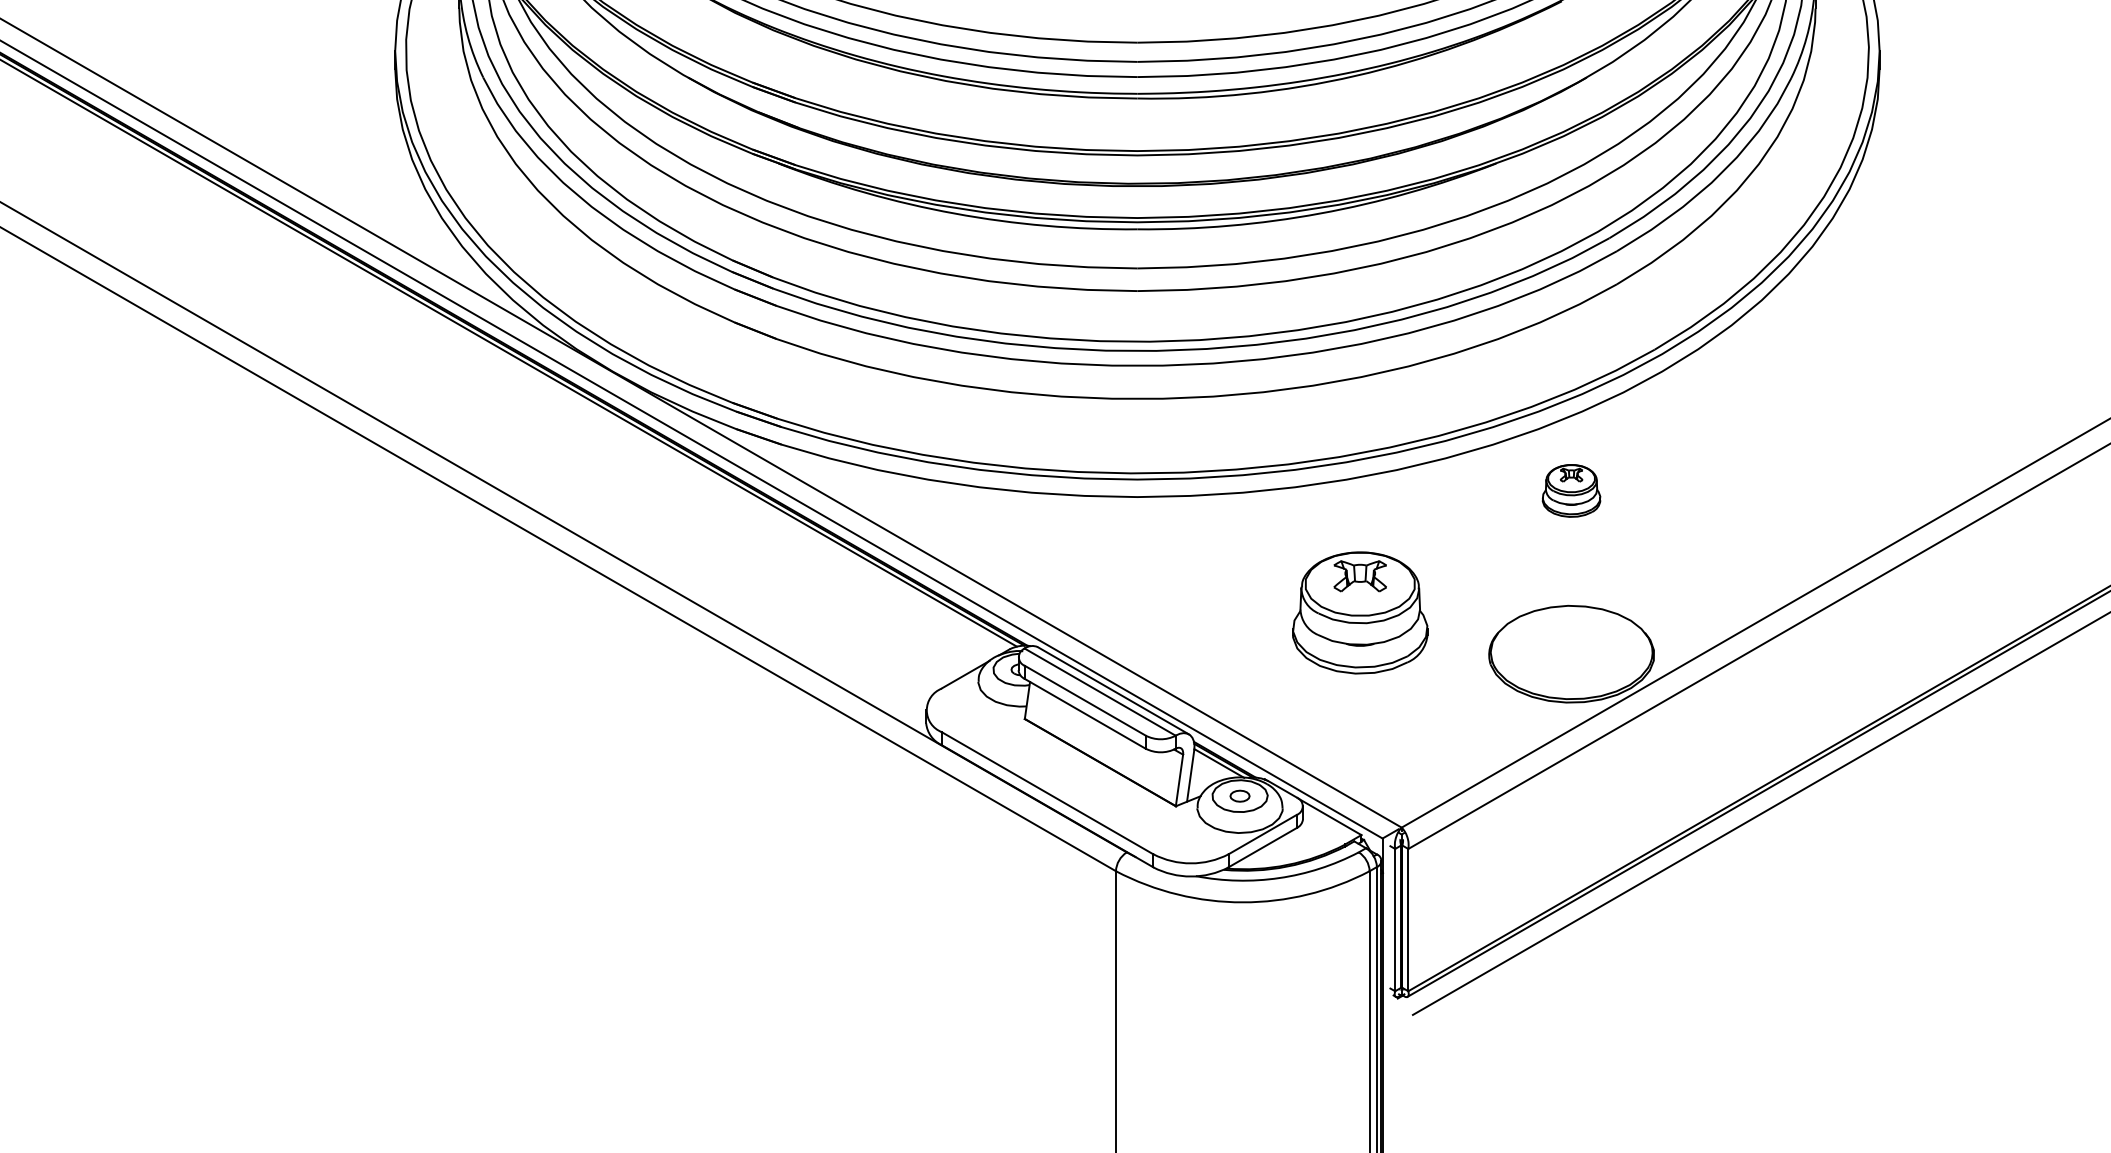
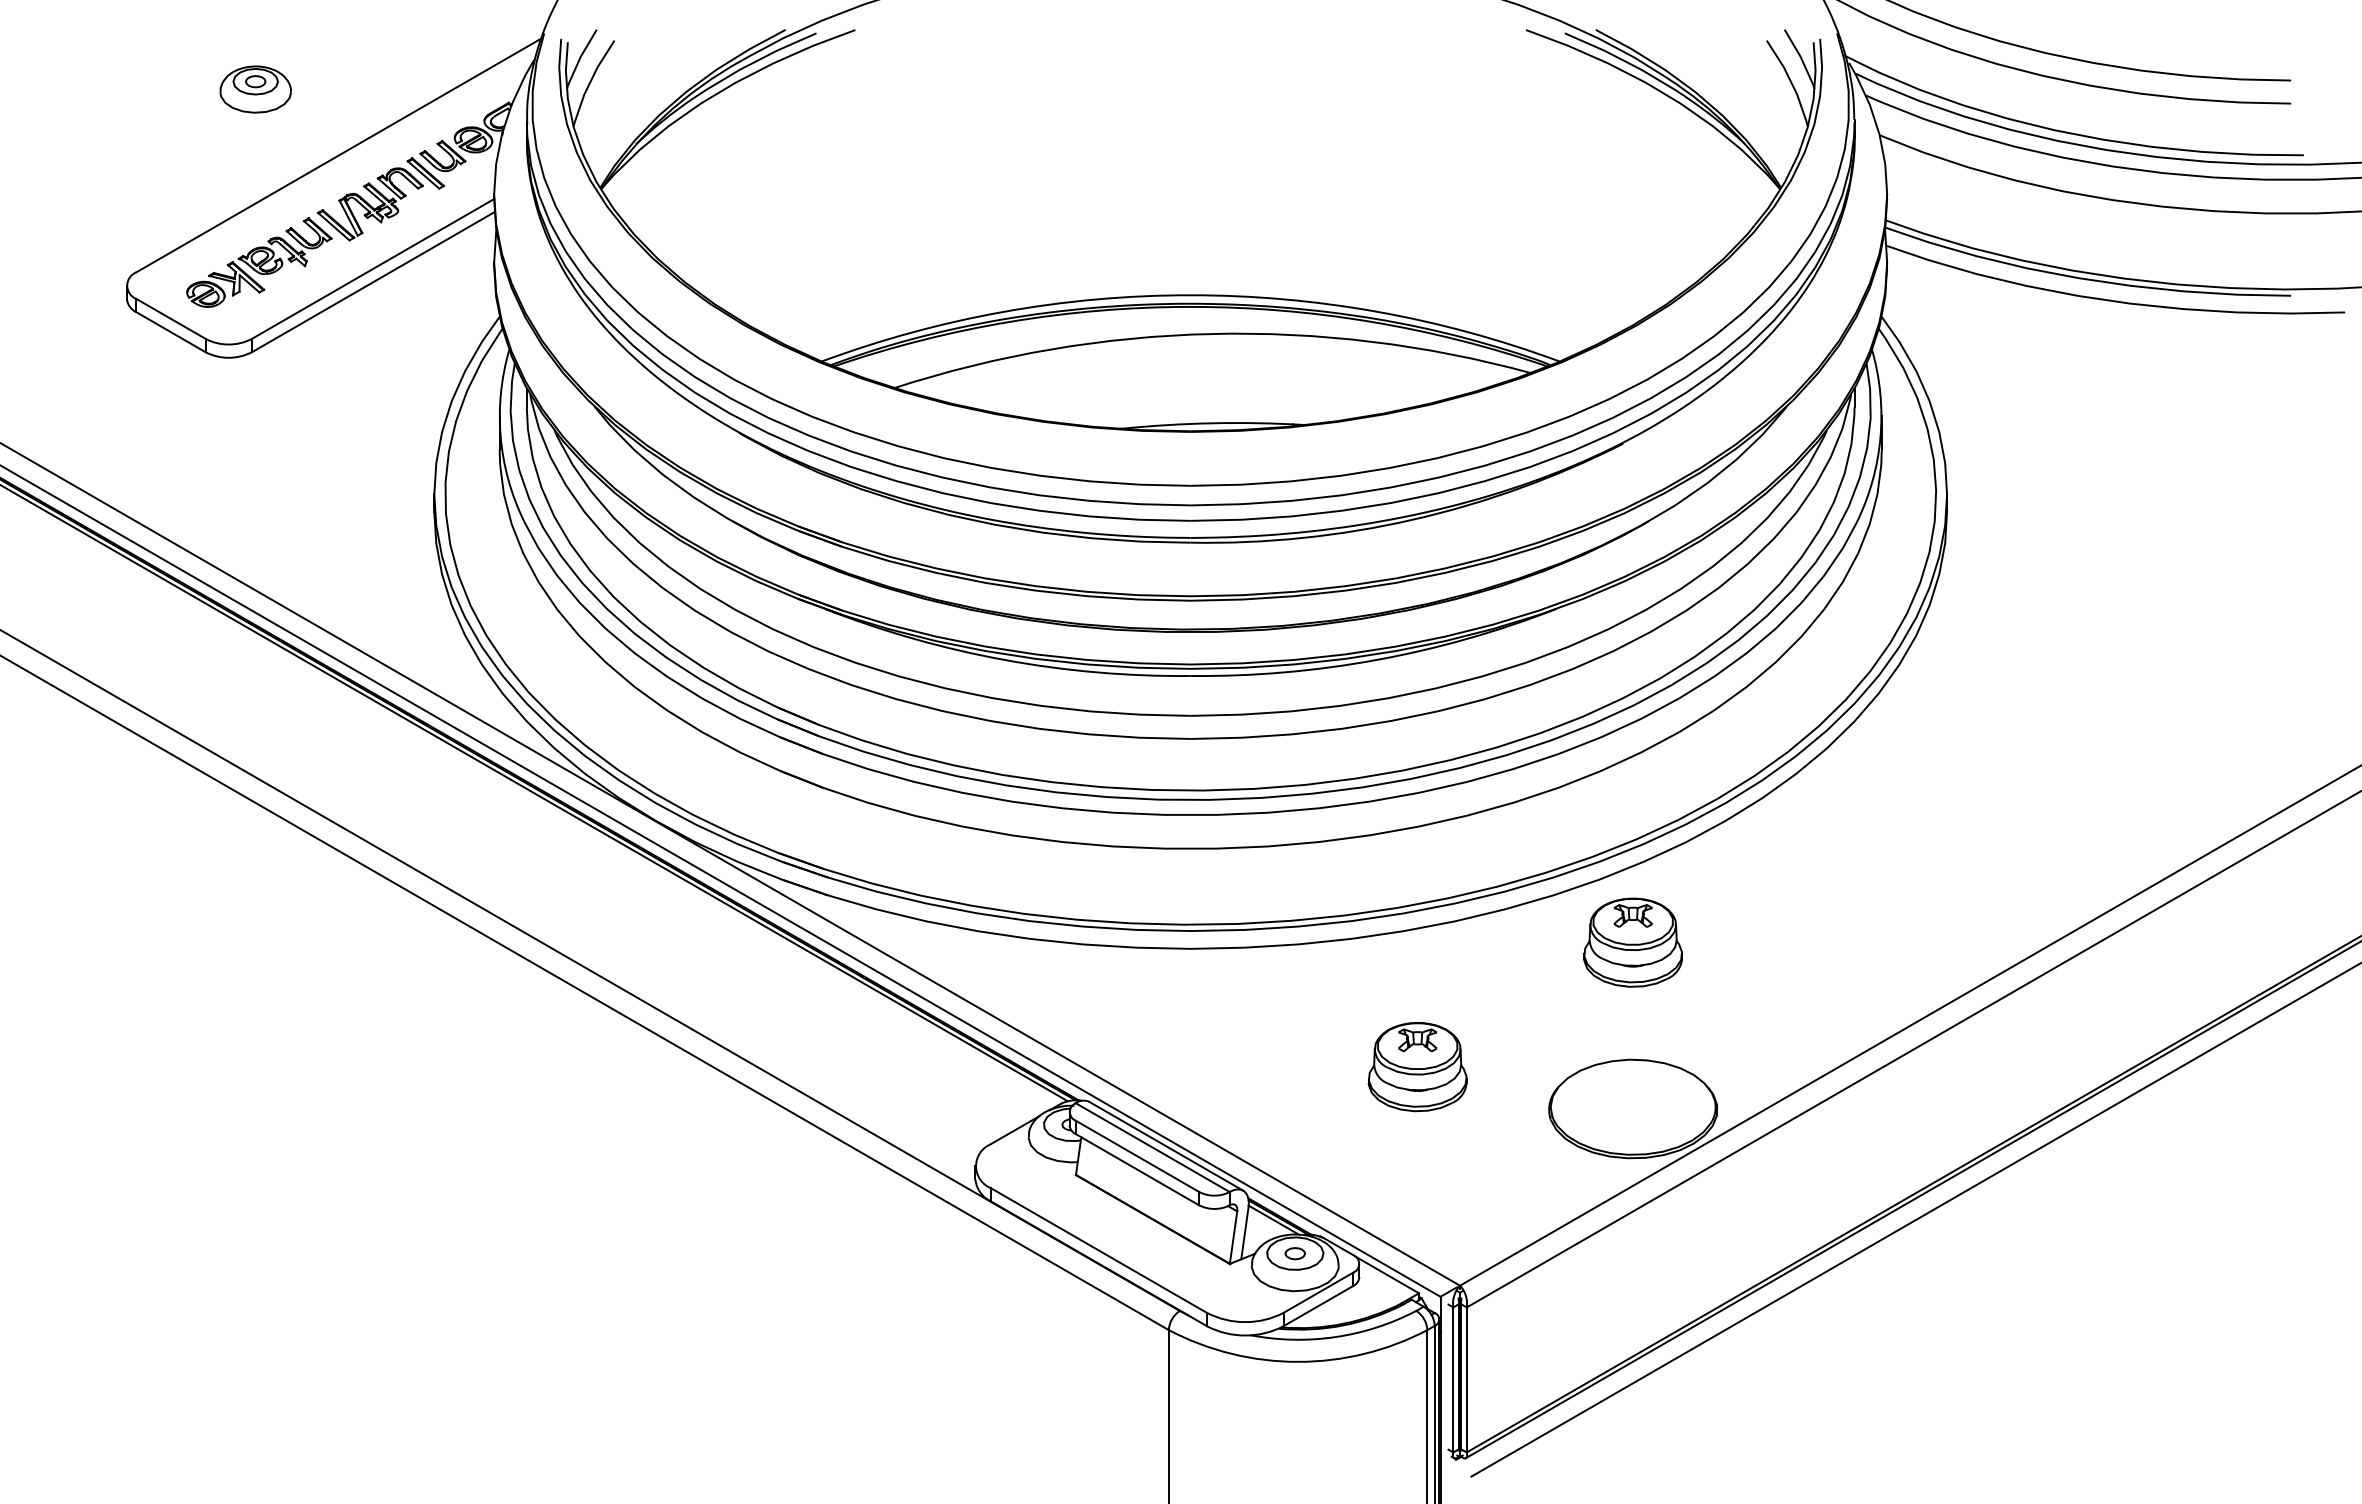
part: (1570, 490) -> (1632, 942), size x1.67
part: (1359, 613) -> (1417, 1067), size x0.71

